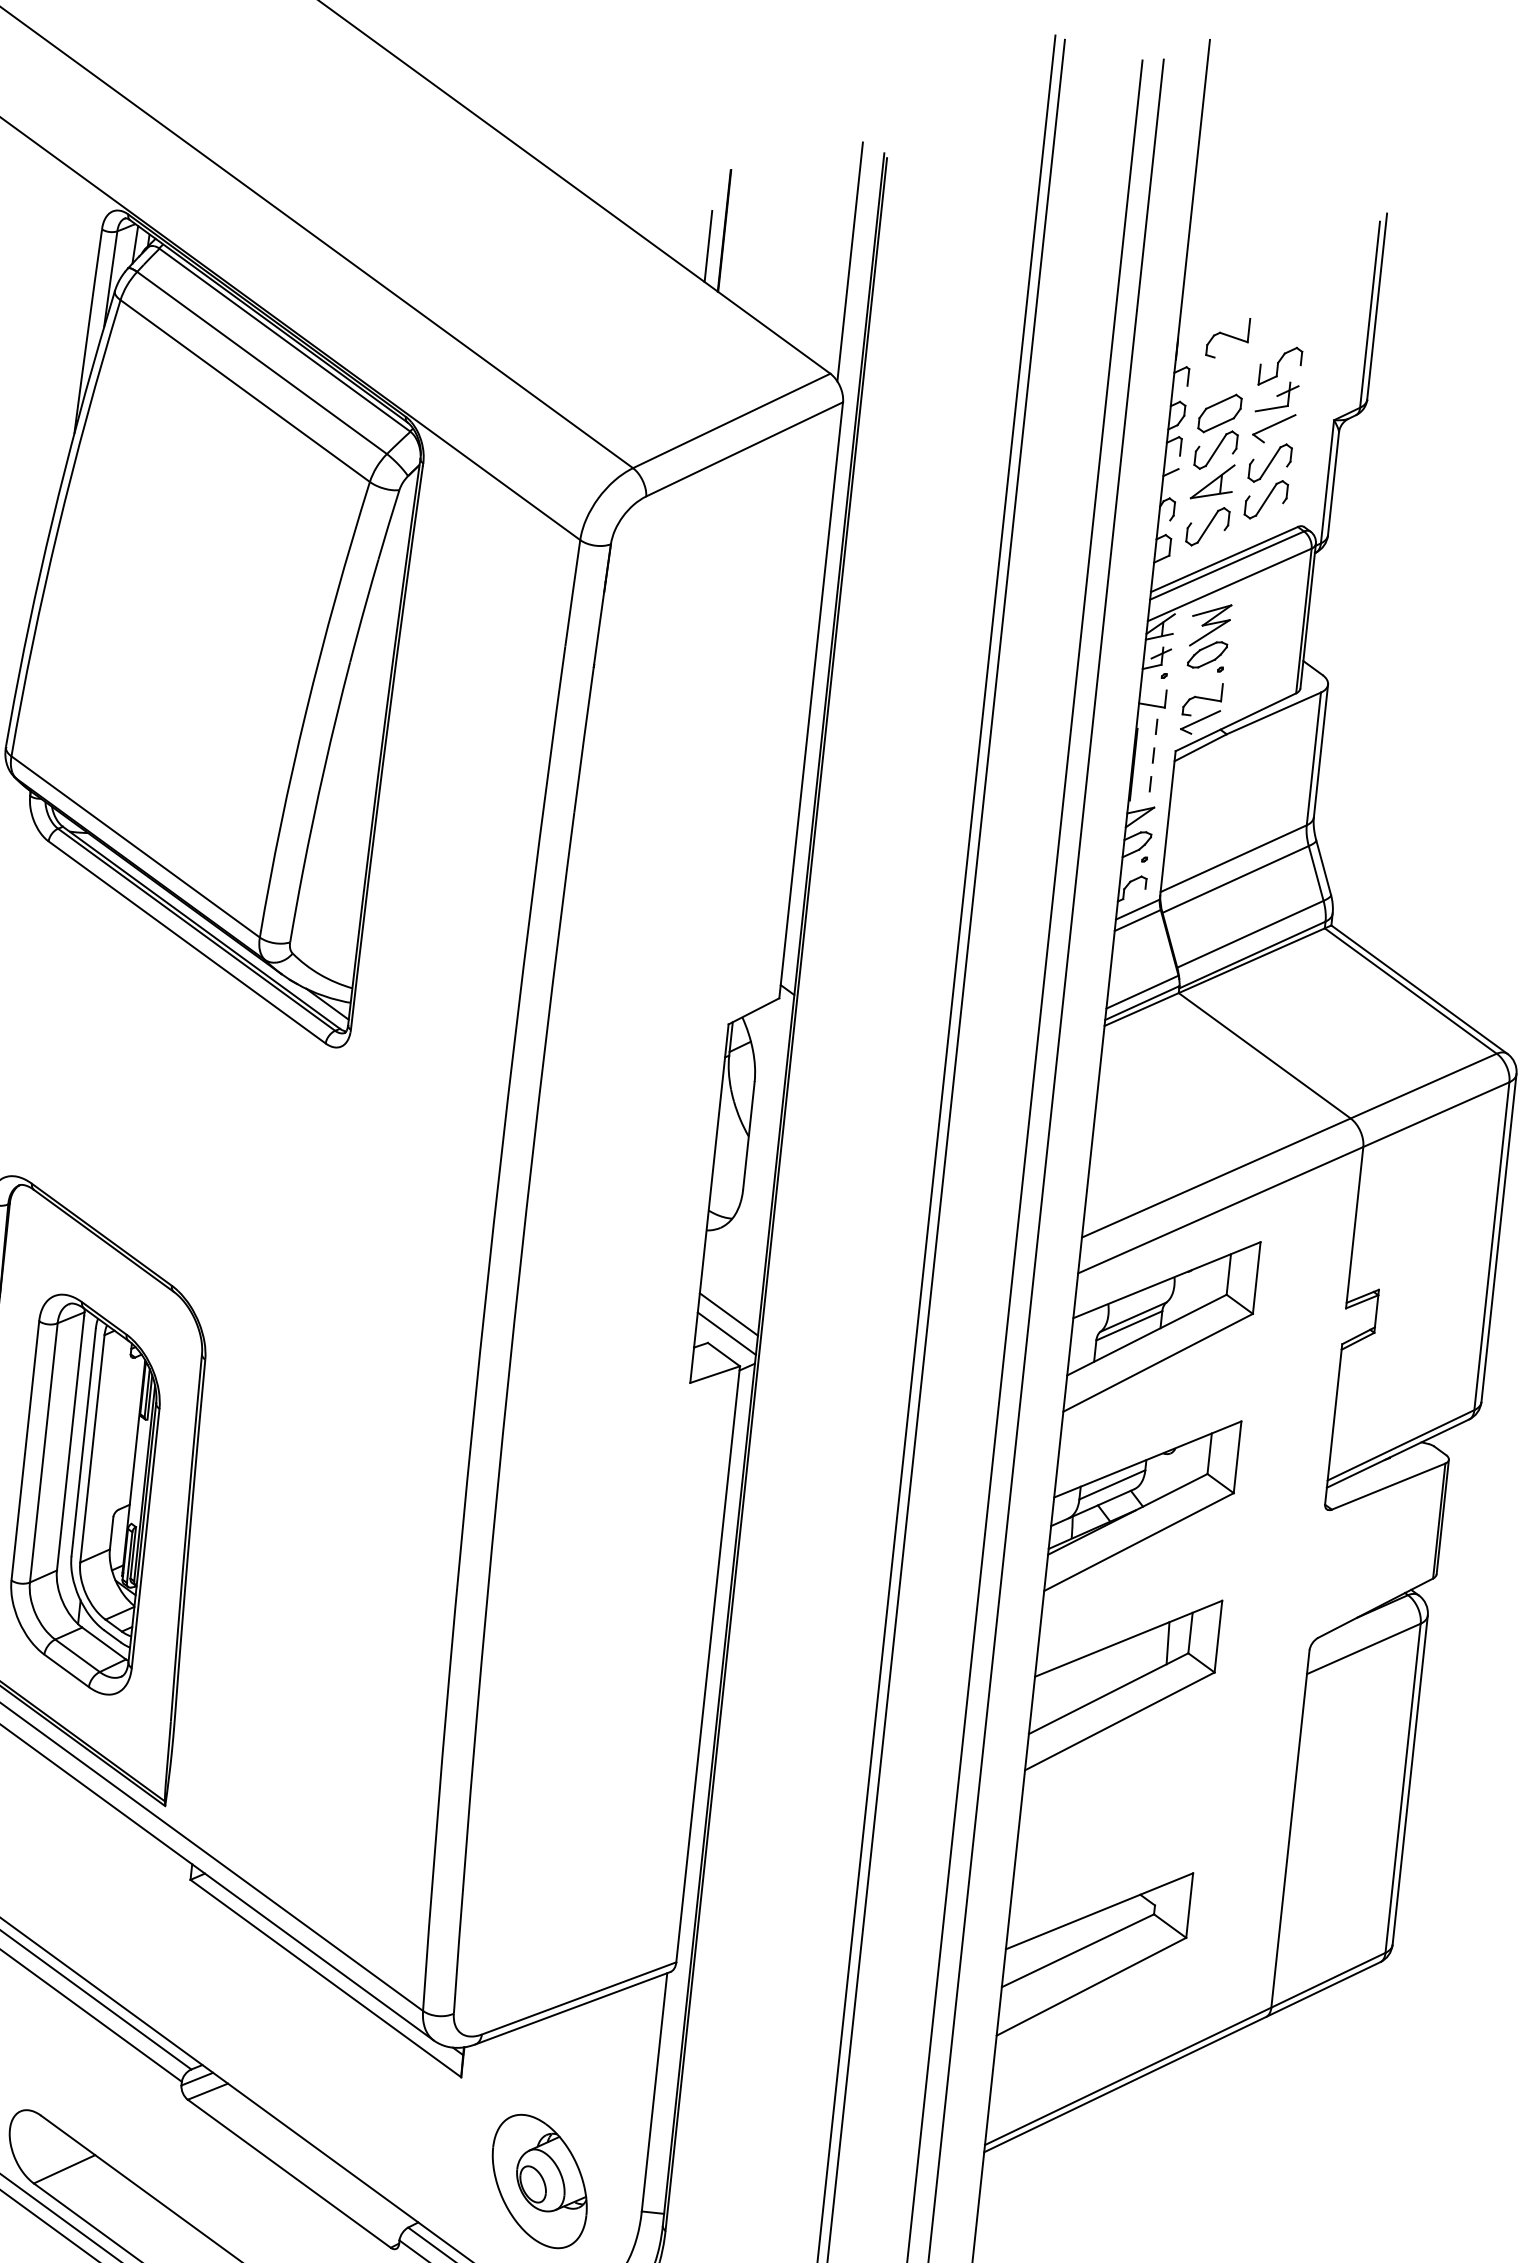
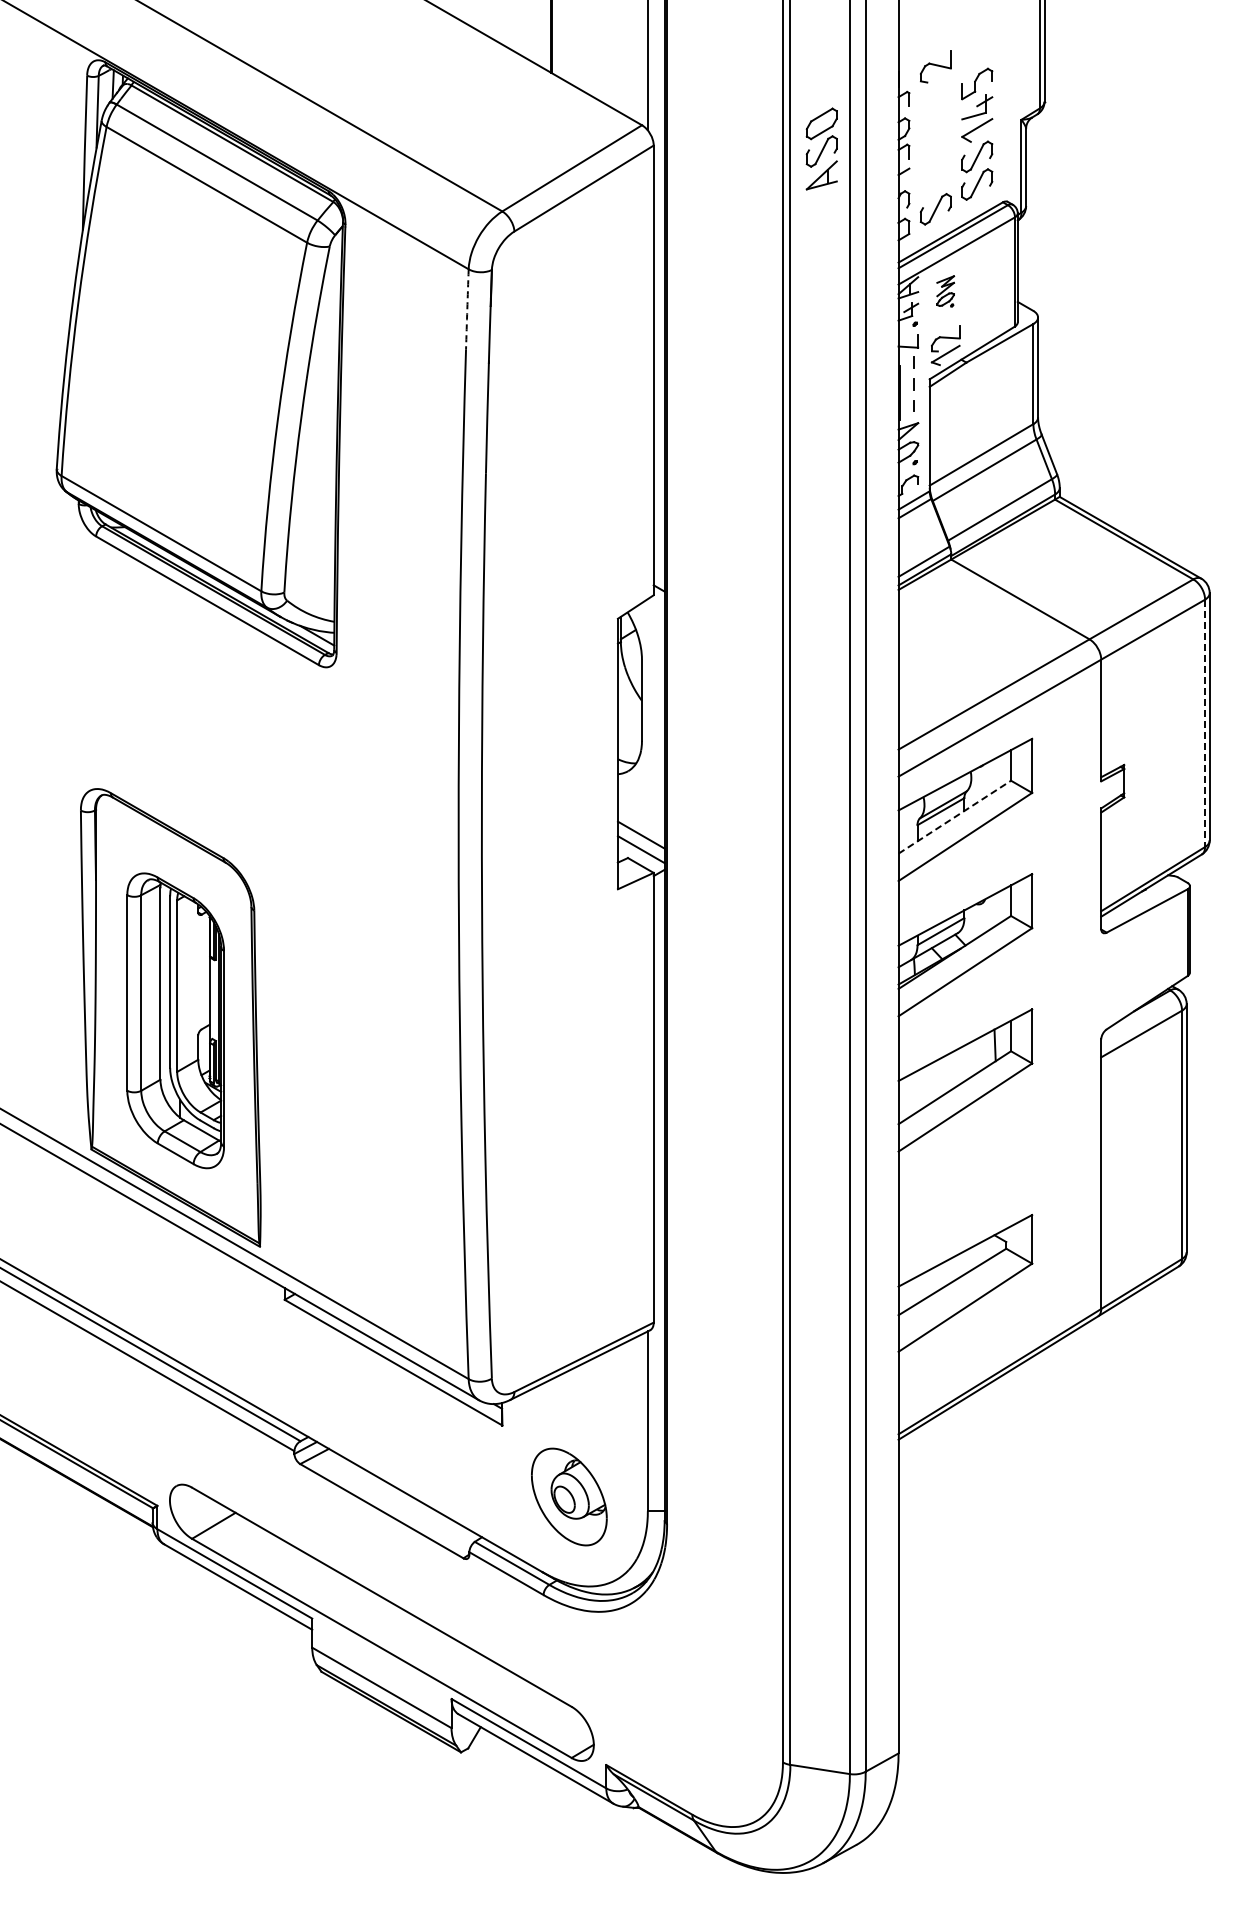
line: (707, 245) -> (540, 39), removed
part: (1216, 446) -> (821, 148), moved
arc: (572, 593) -> (467, 309), solid -> dashed
part: (1209, 637) -> (945, 291), size x0.6
line: (1492, 1246) -> (1205, 723), solid -> dashed
line: (1147, 1334) -> (955, 816), solid -> dashed

